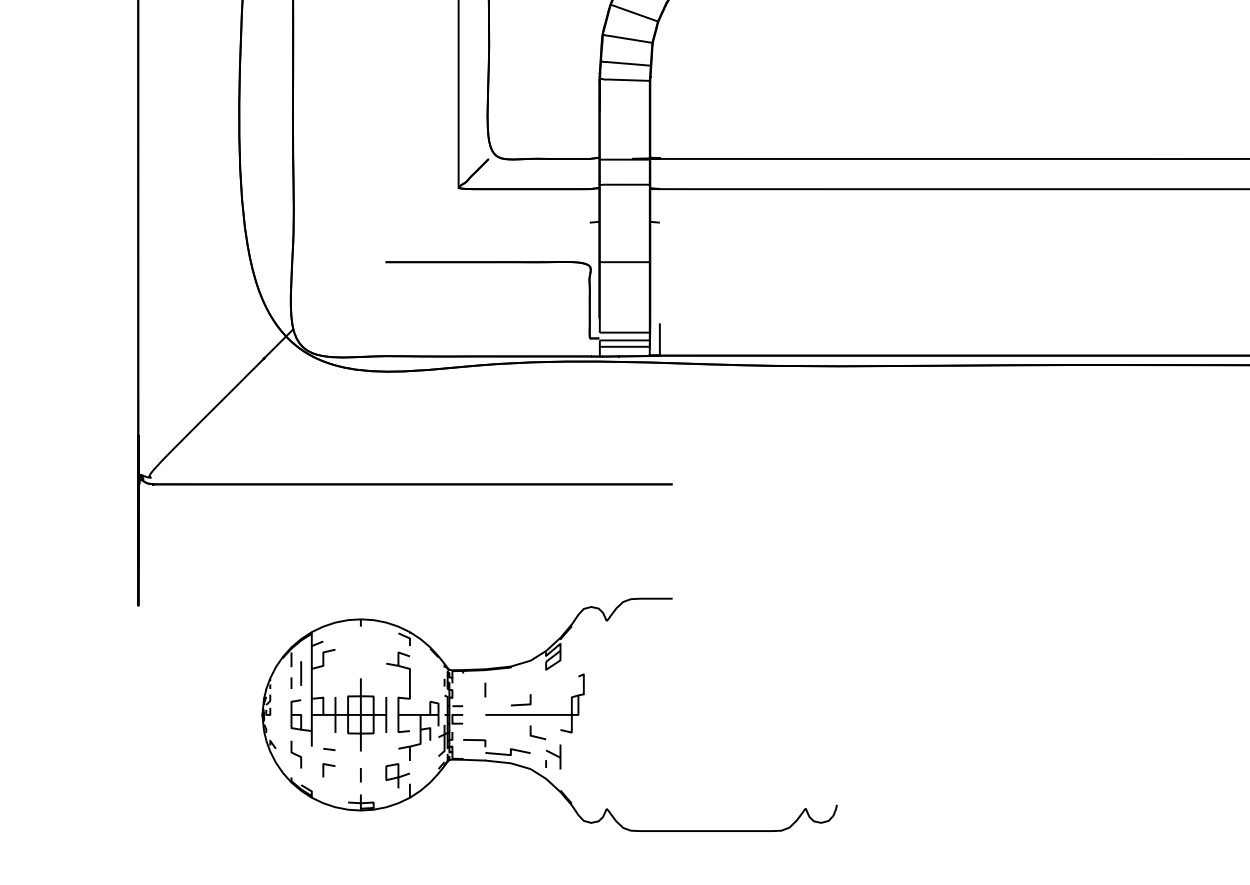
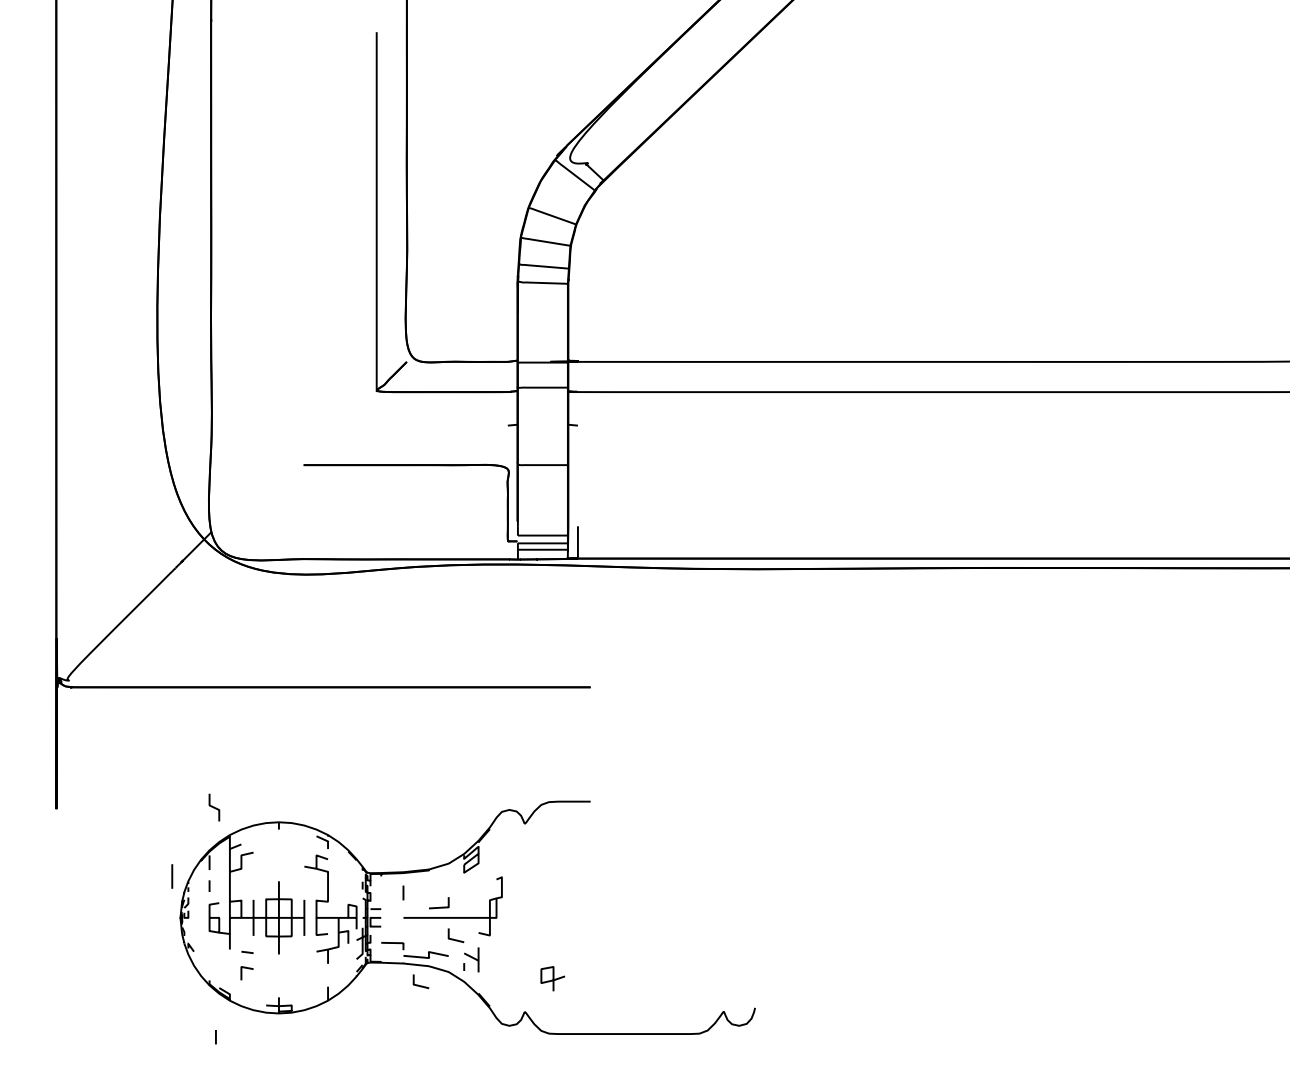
line: (301, 673) -> (172, 876), moved
curve: (296, 754) -> (214, 807), moved
line: (360, 775) -> (215, 1037), moved
part: (397, 775) -> (552, 978), moved
curve: (500, 781) -> (418, 984), added

